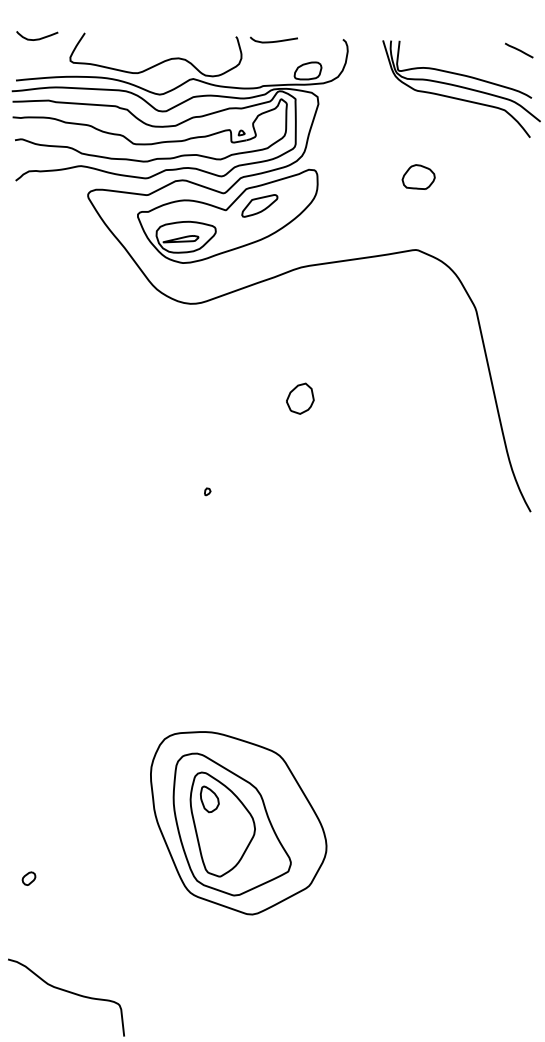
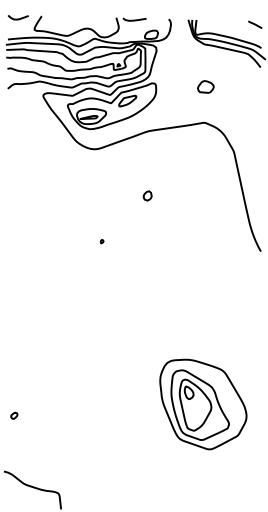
part: (299, 397) -> (147, 195), size x0.62
part: (238, 823) -> (203, 404), moved
part: (29, 878) -> (14, 415), moved

